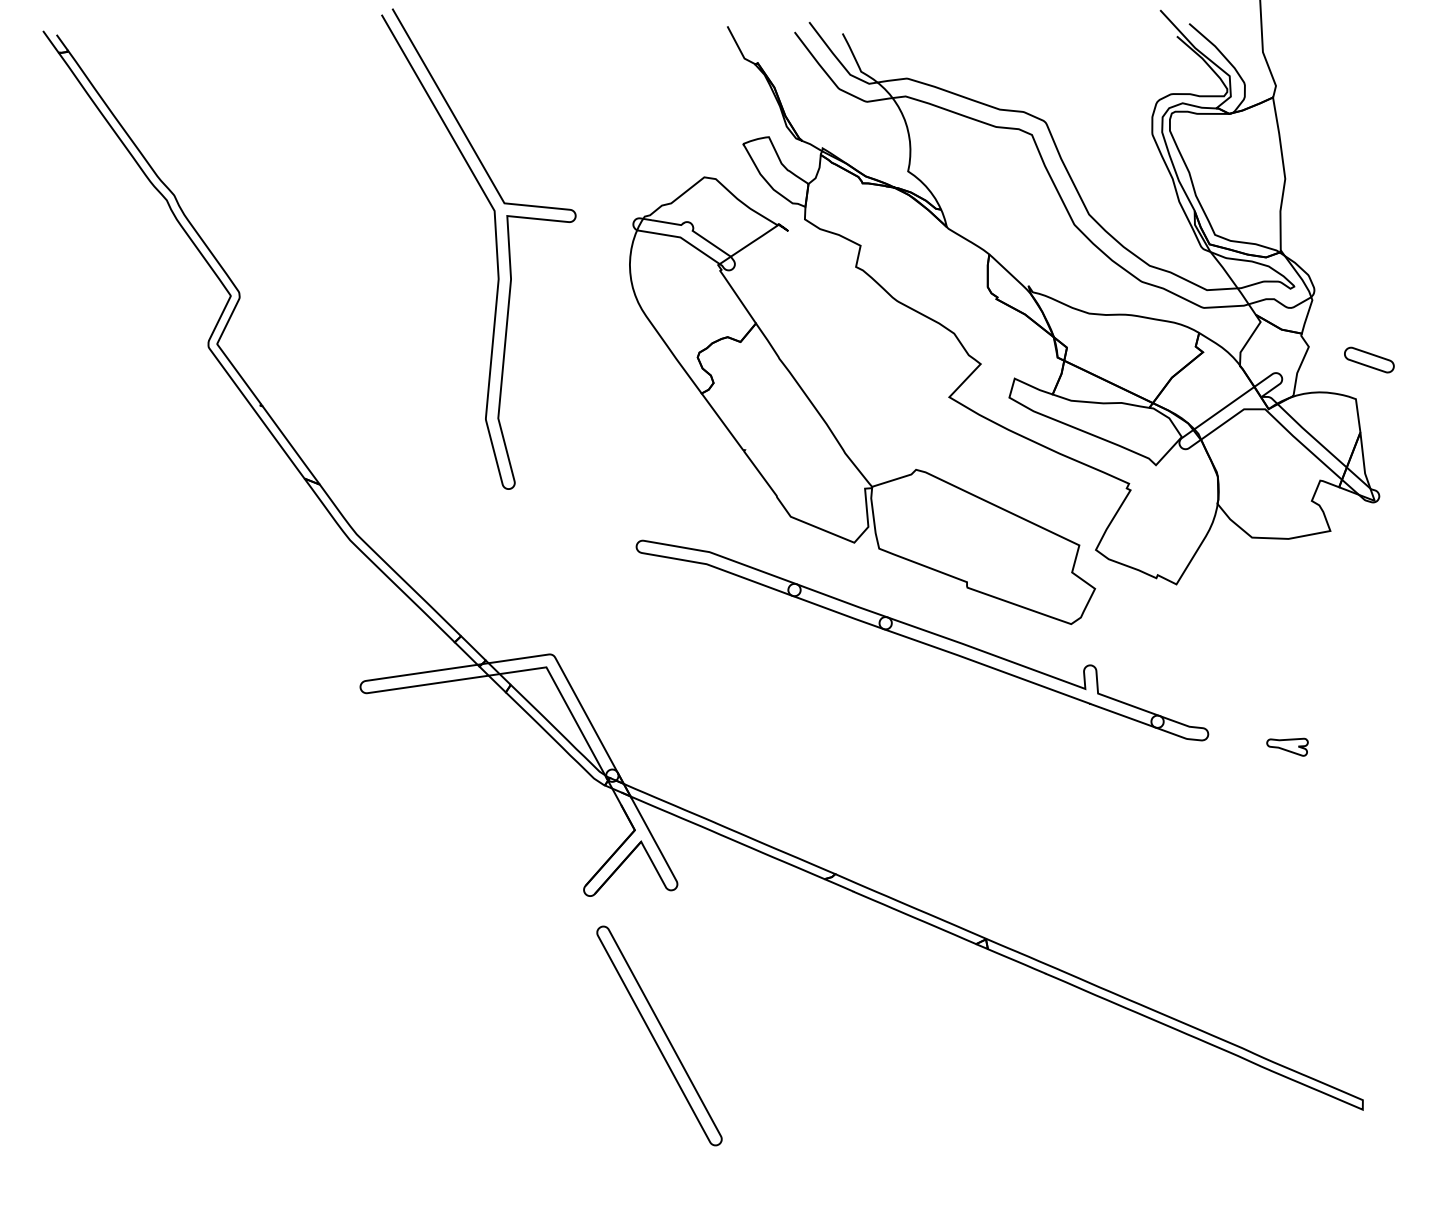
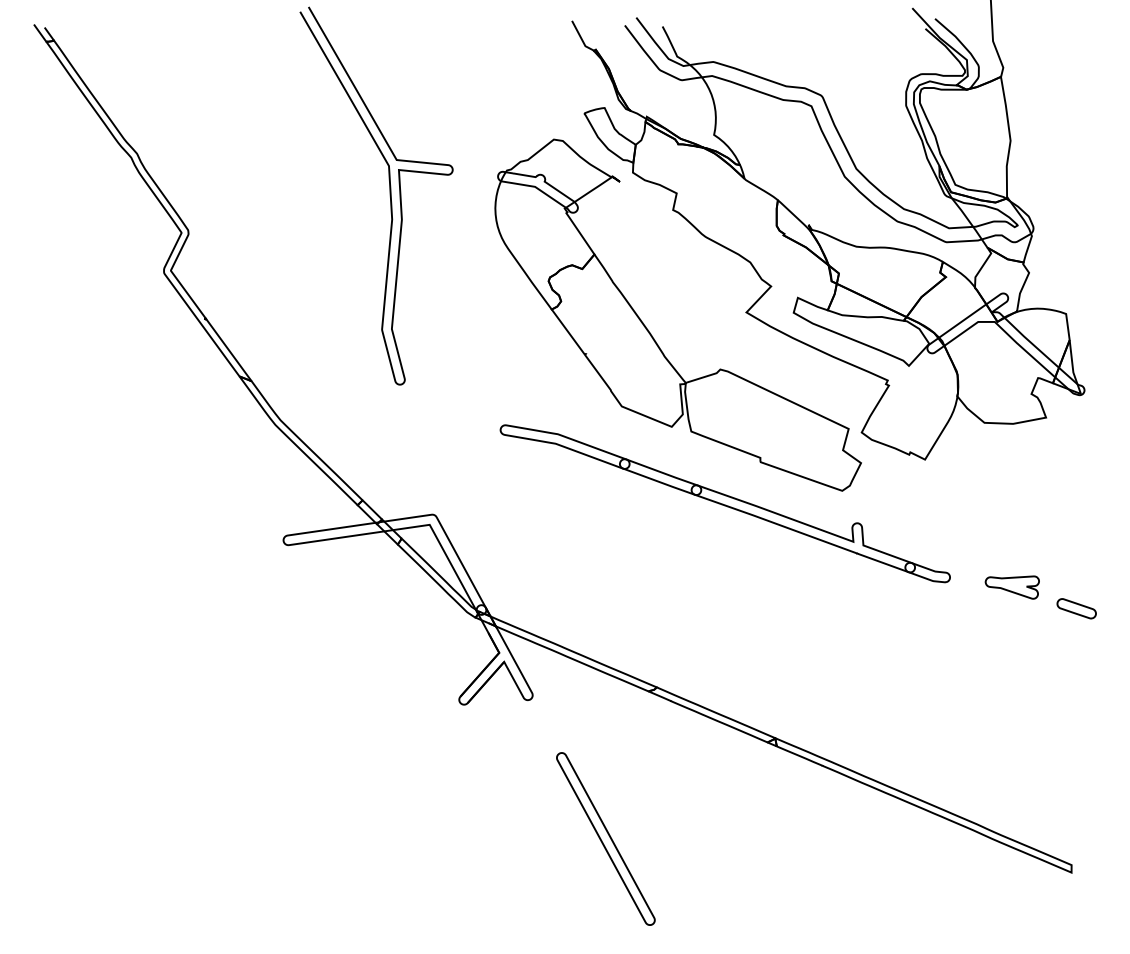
part: (1369, 359) -> (1076, 608), moved
part: (1287, 747) -> (1012, 587), size x1.67
part: (659, 1035) -> (605, 838), moved

